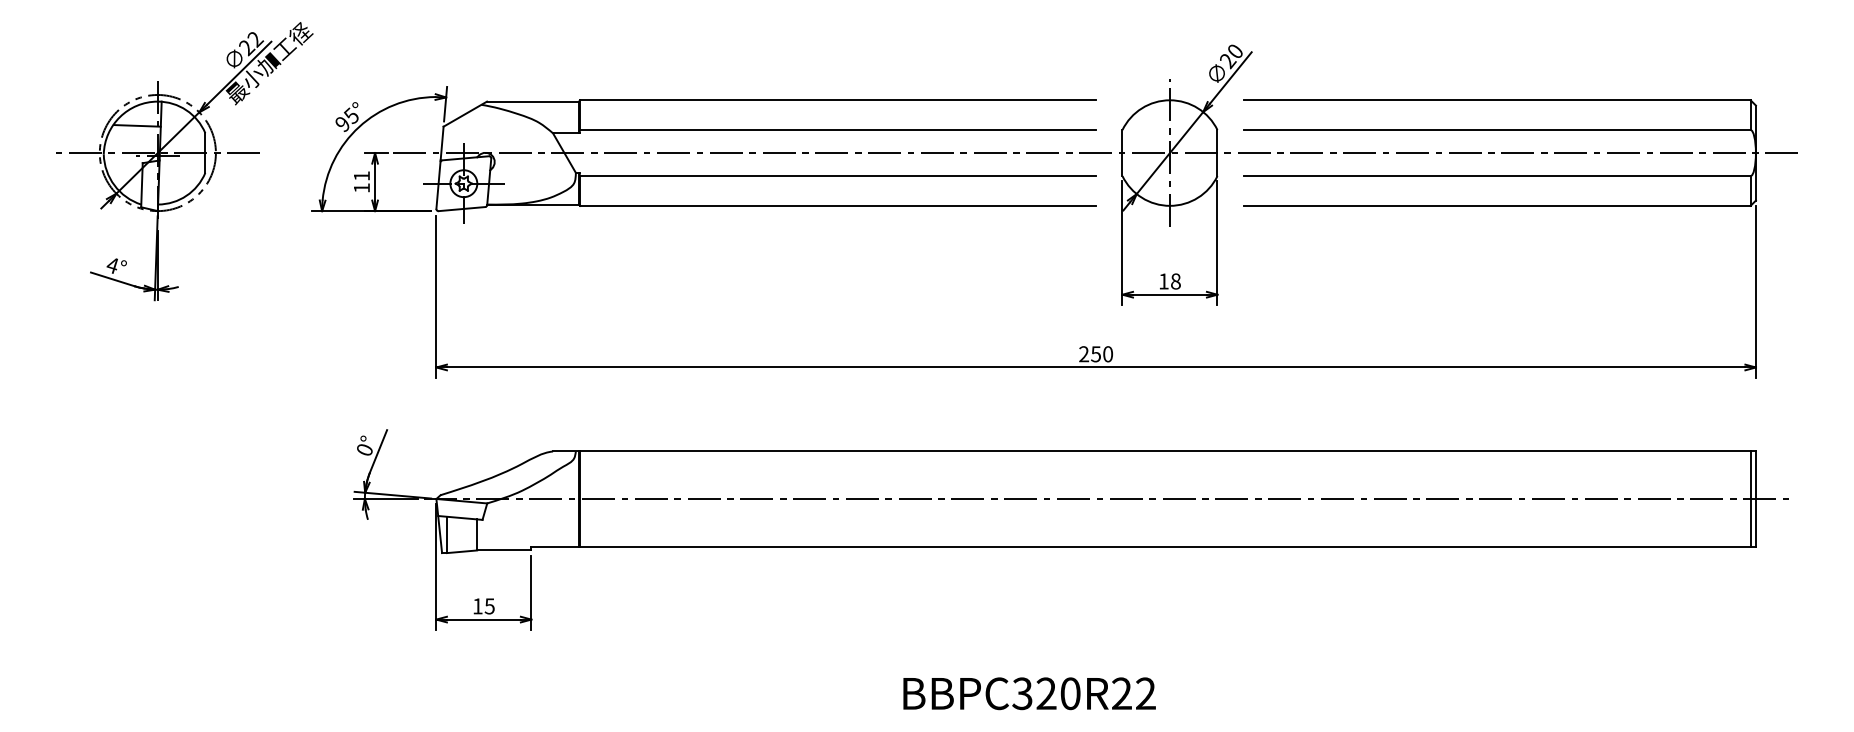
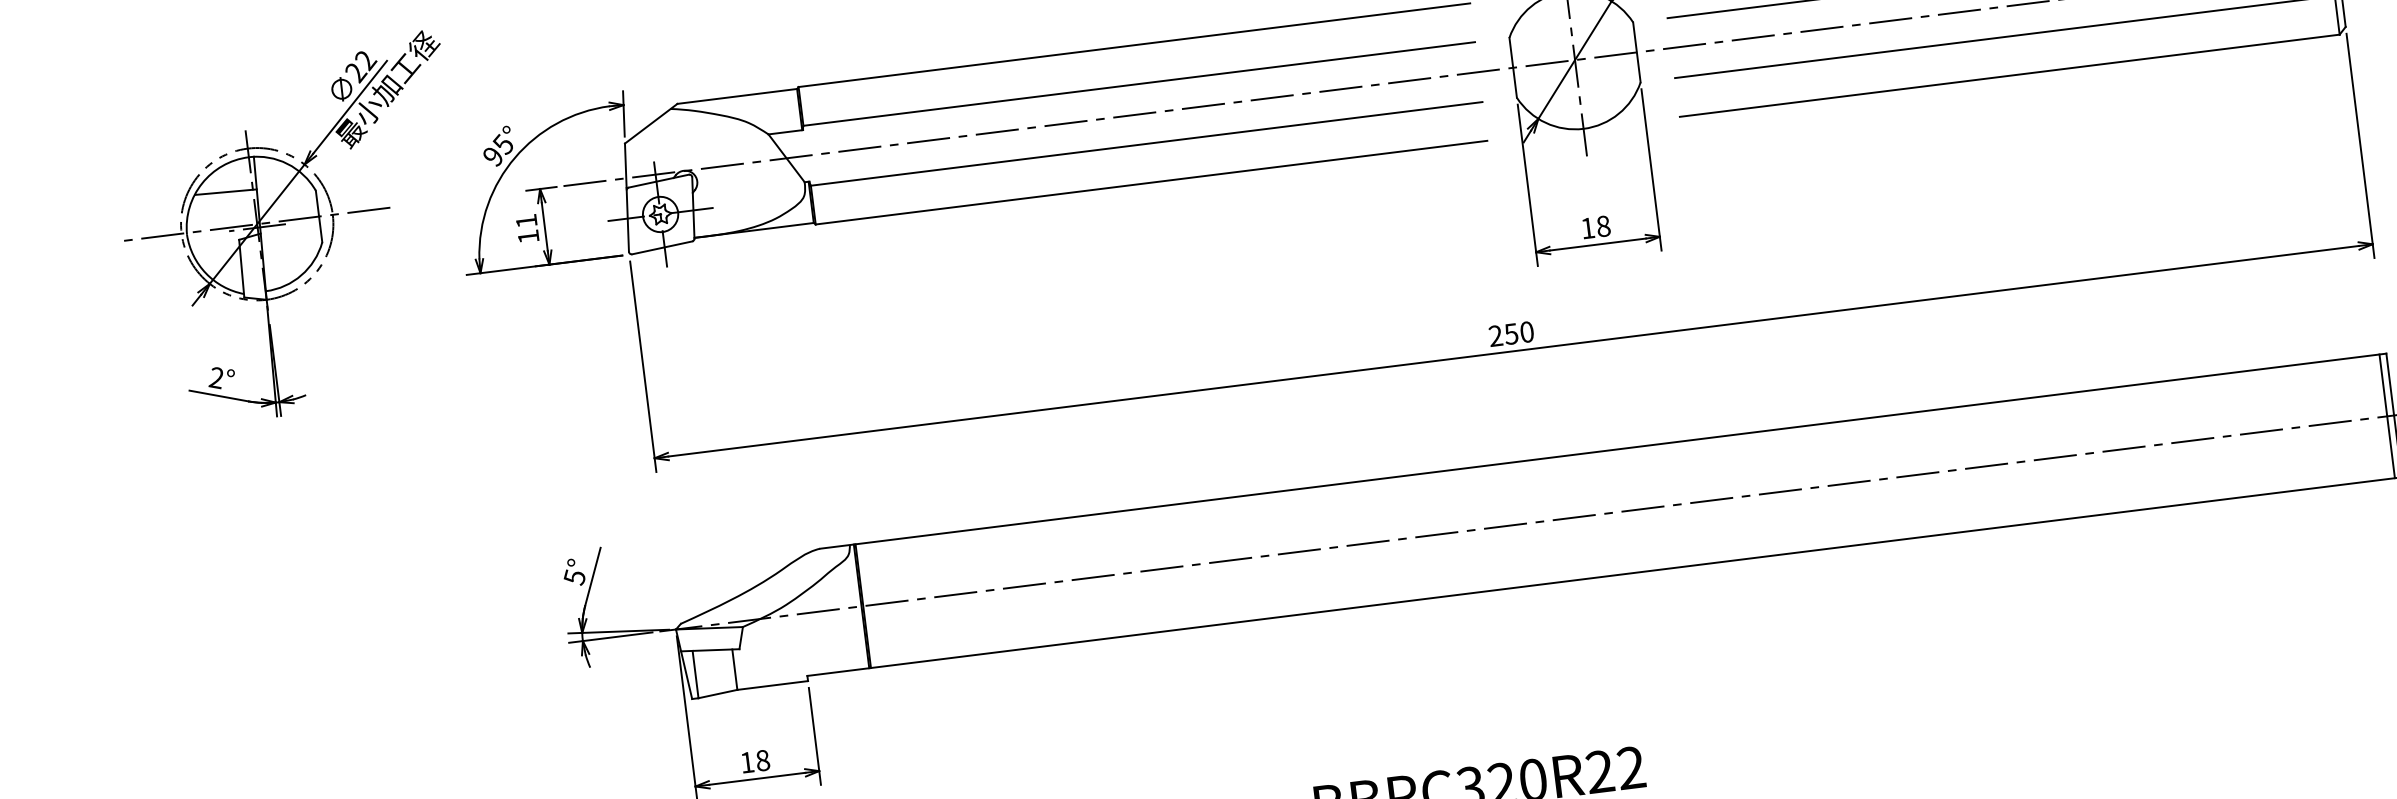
text: (111, 265) -> (215, 378), 4° -> 2°
text: (363, 449) -> (573, 576), 0° -> 5°
text: (489, 606) -> (762, 760), 15 -> 18

